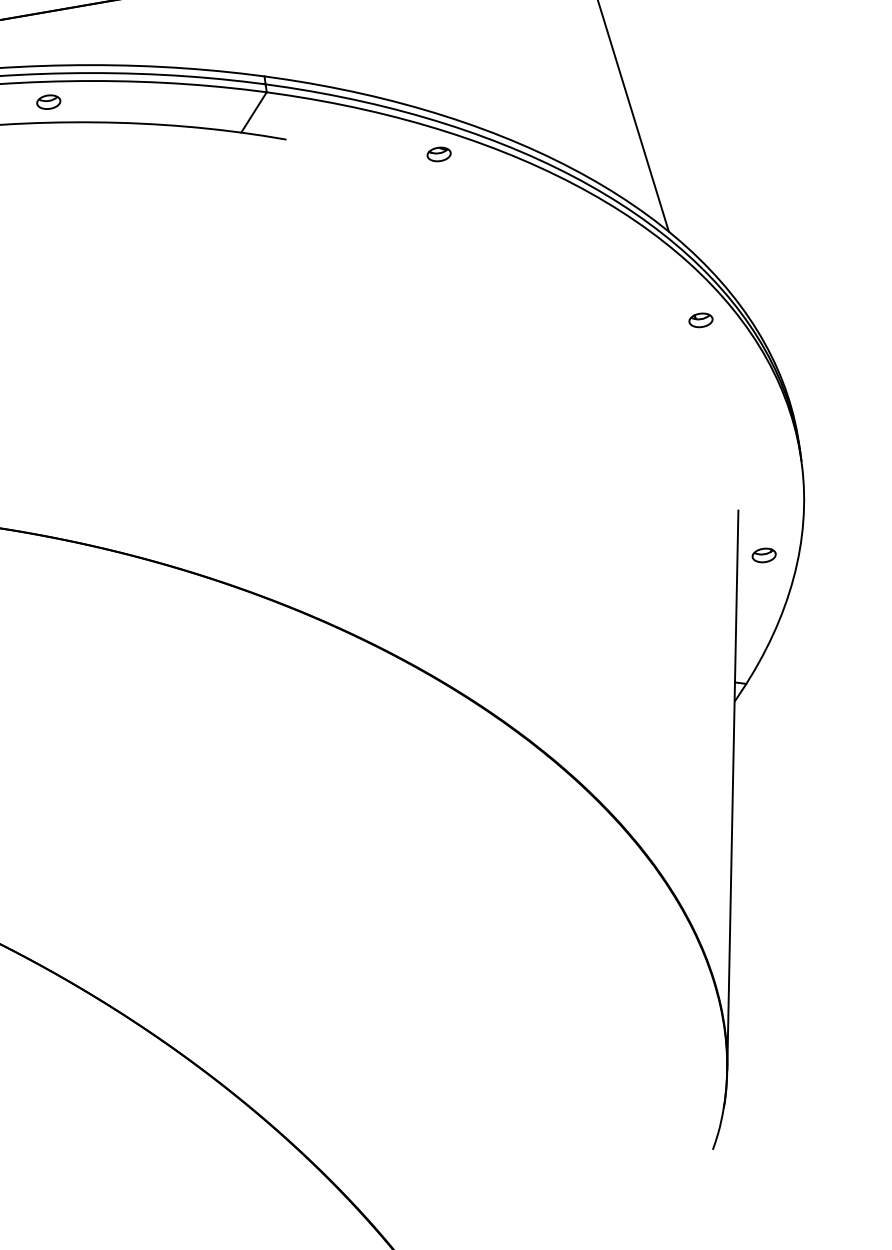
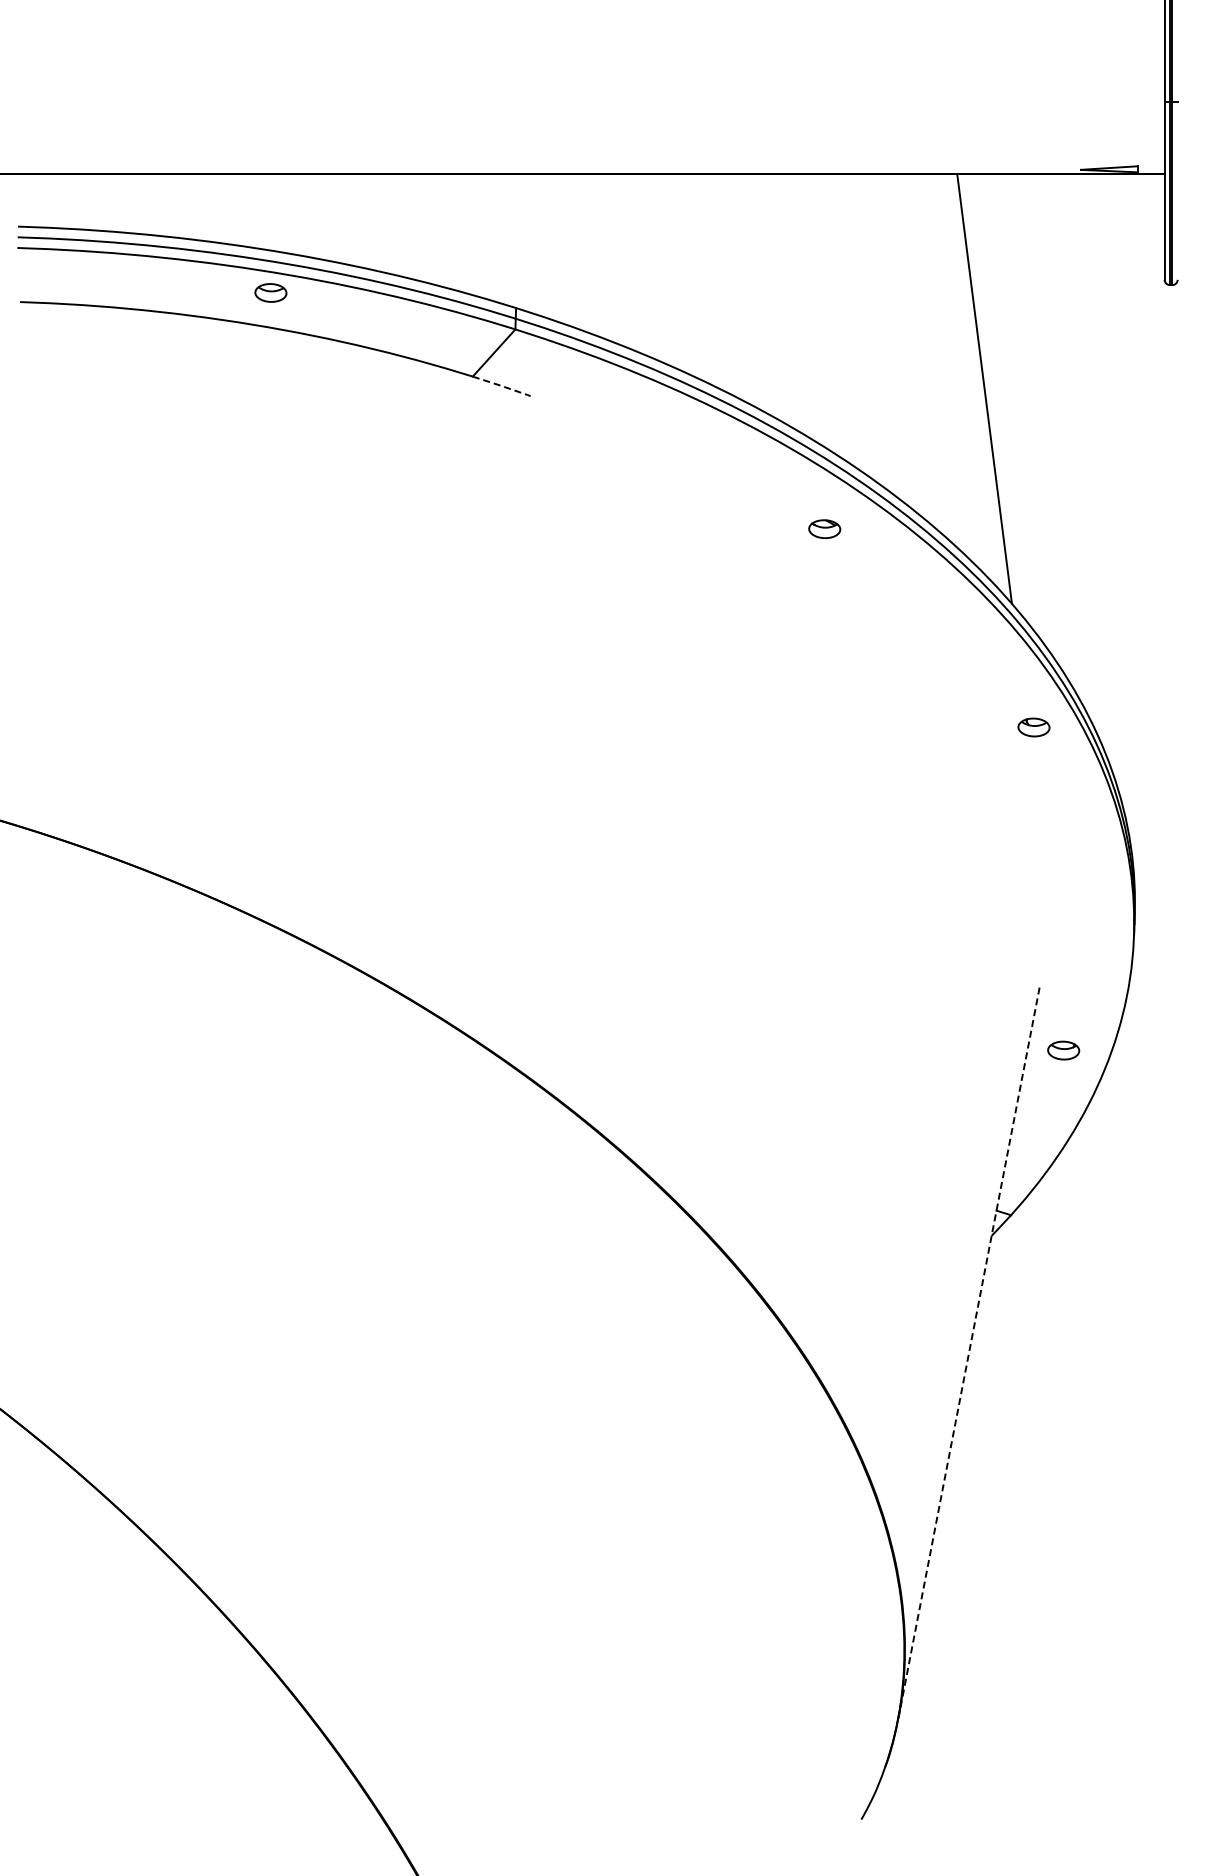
part: (48, 101) -> (270, 292), moved
line: (263, 135) -> (501, 385), solid -> dashed
part: (438, 153) -> (824, 528), moved
line: (732, 789) -> (969, 1351), solid -> dashed

